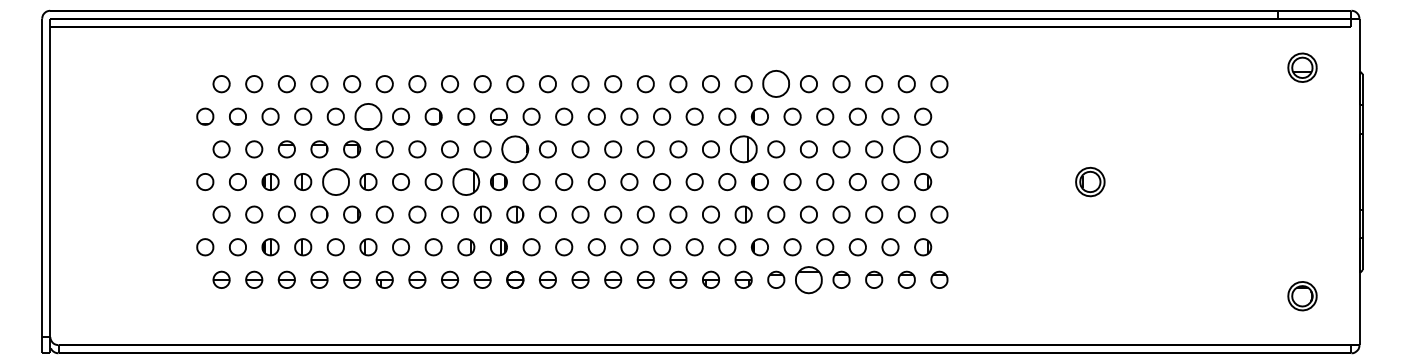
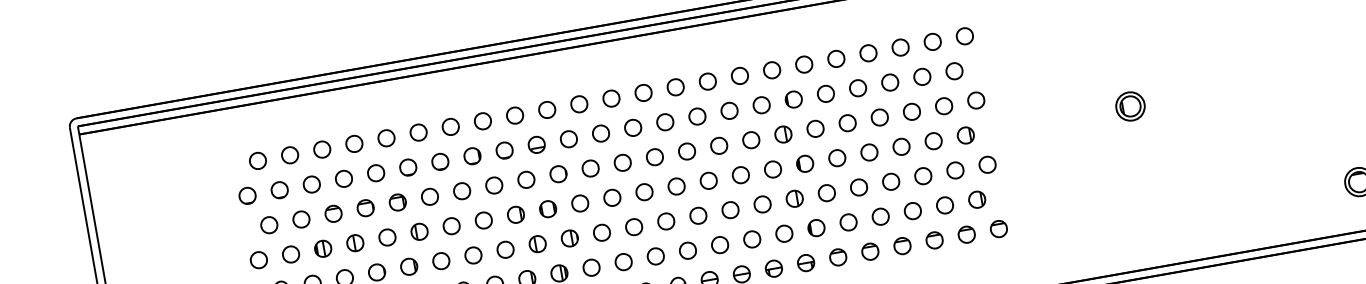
part: (776, 84) -> (804, 64), size x0.62
part: (368, 116) -> (408, 167), size x0.62
part: (515, 149) -> (558, 174), size x0.62
part: (743, 149) -> (783, 134), size x0.62
part: (906, 149) -> (943, 106), size x0.62
part: (335, 181) -> (387, 237), size x0.62
part: (466, 181) -> (516, 214), size x0.62
part: (808, 279) -> (869, 251), size x0.62

